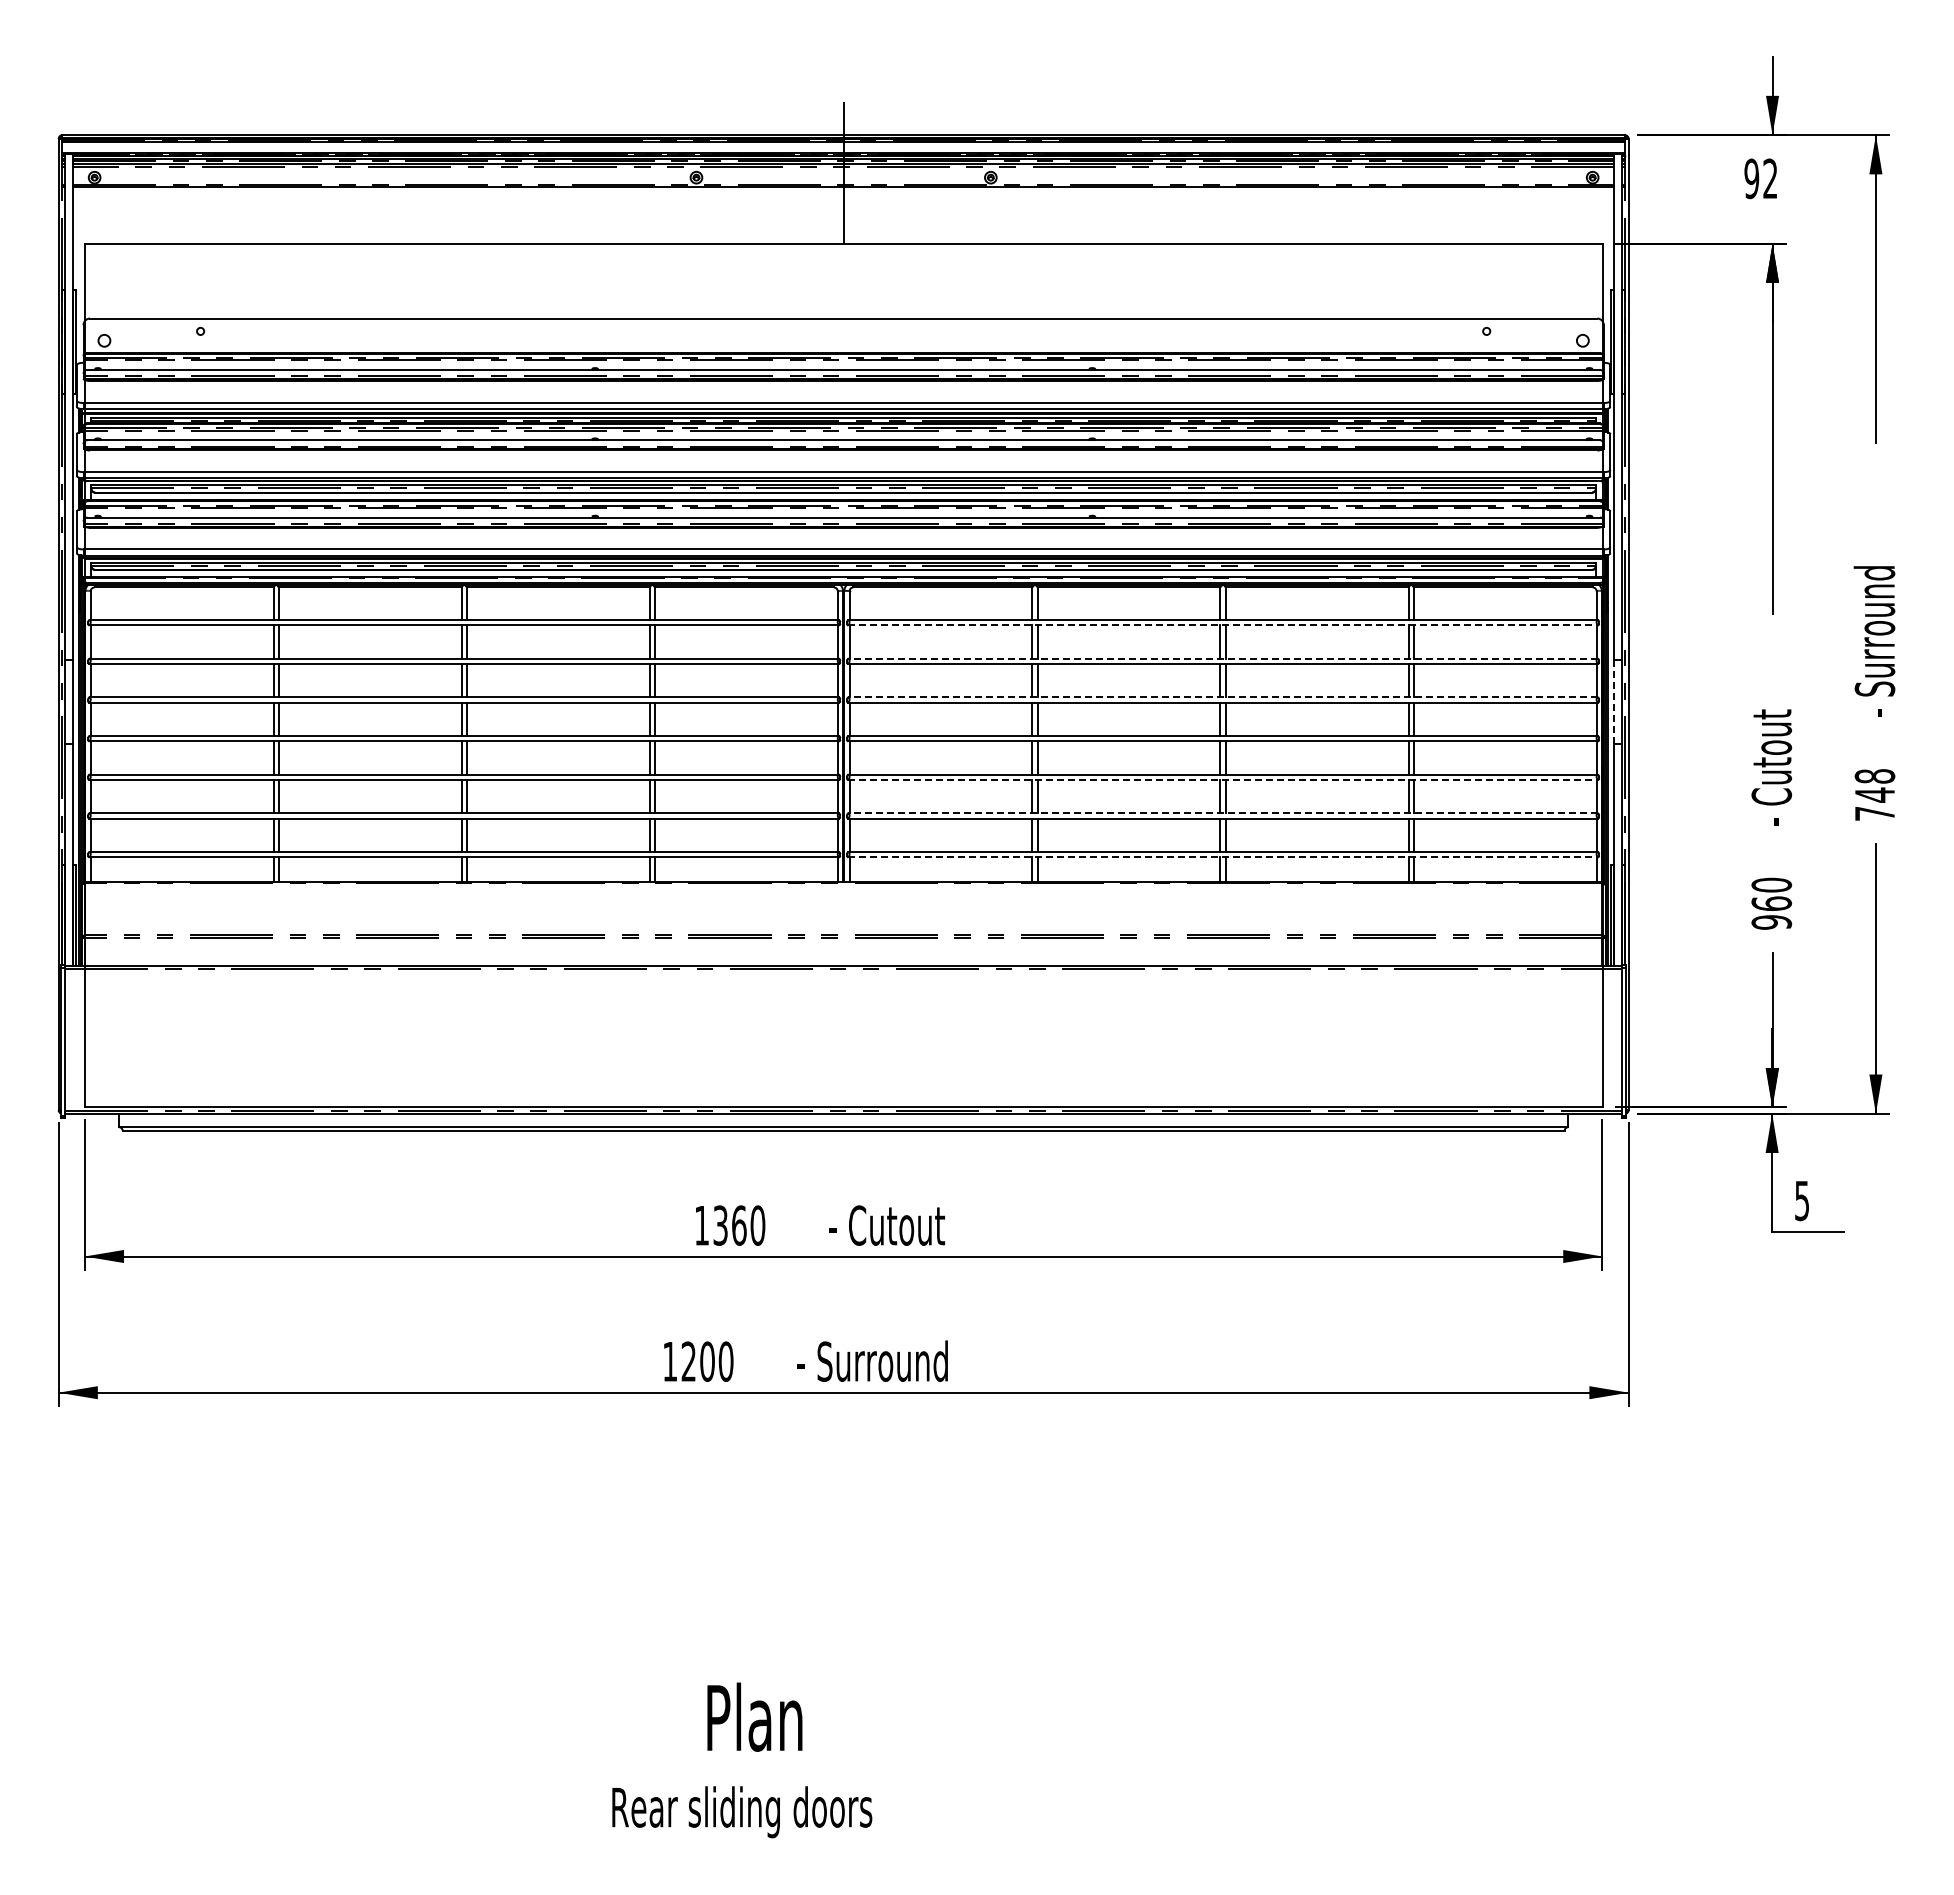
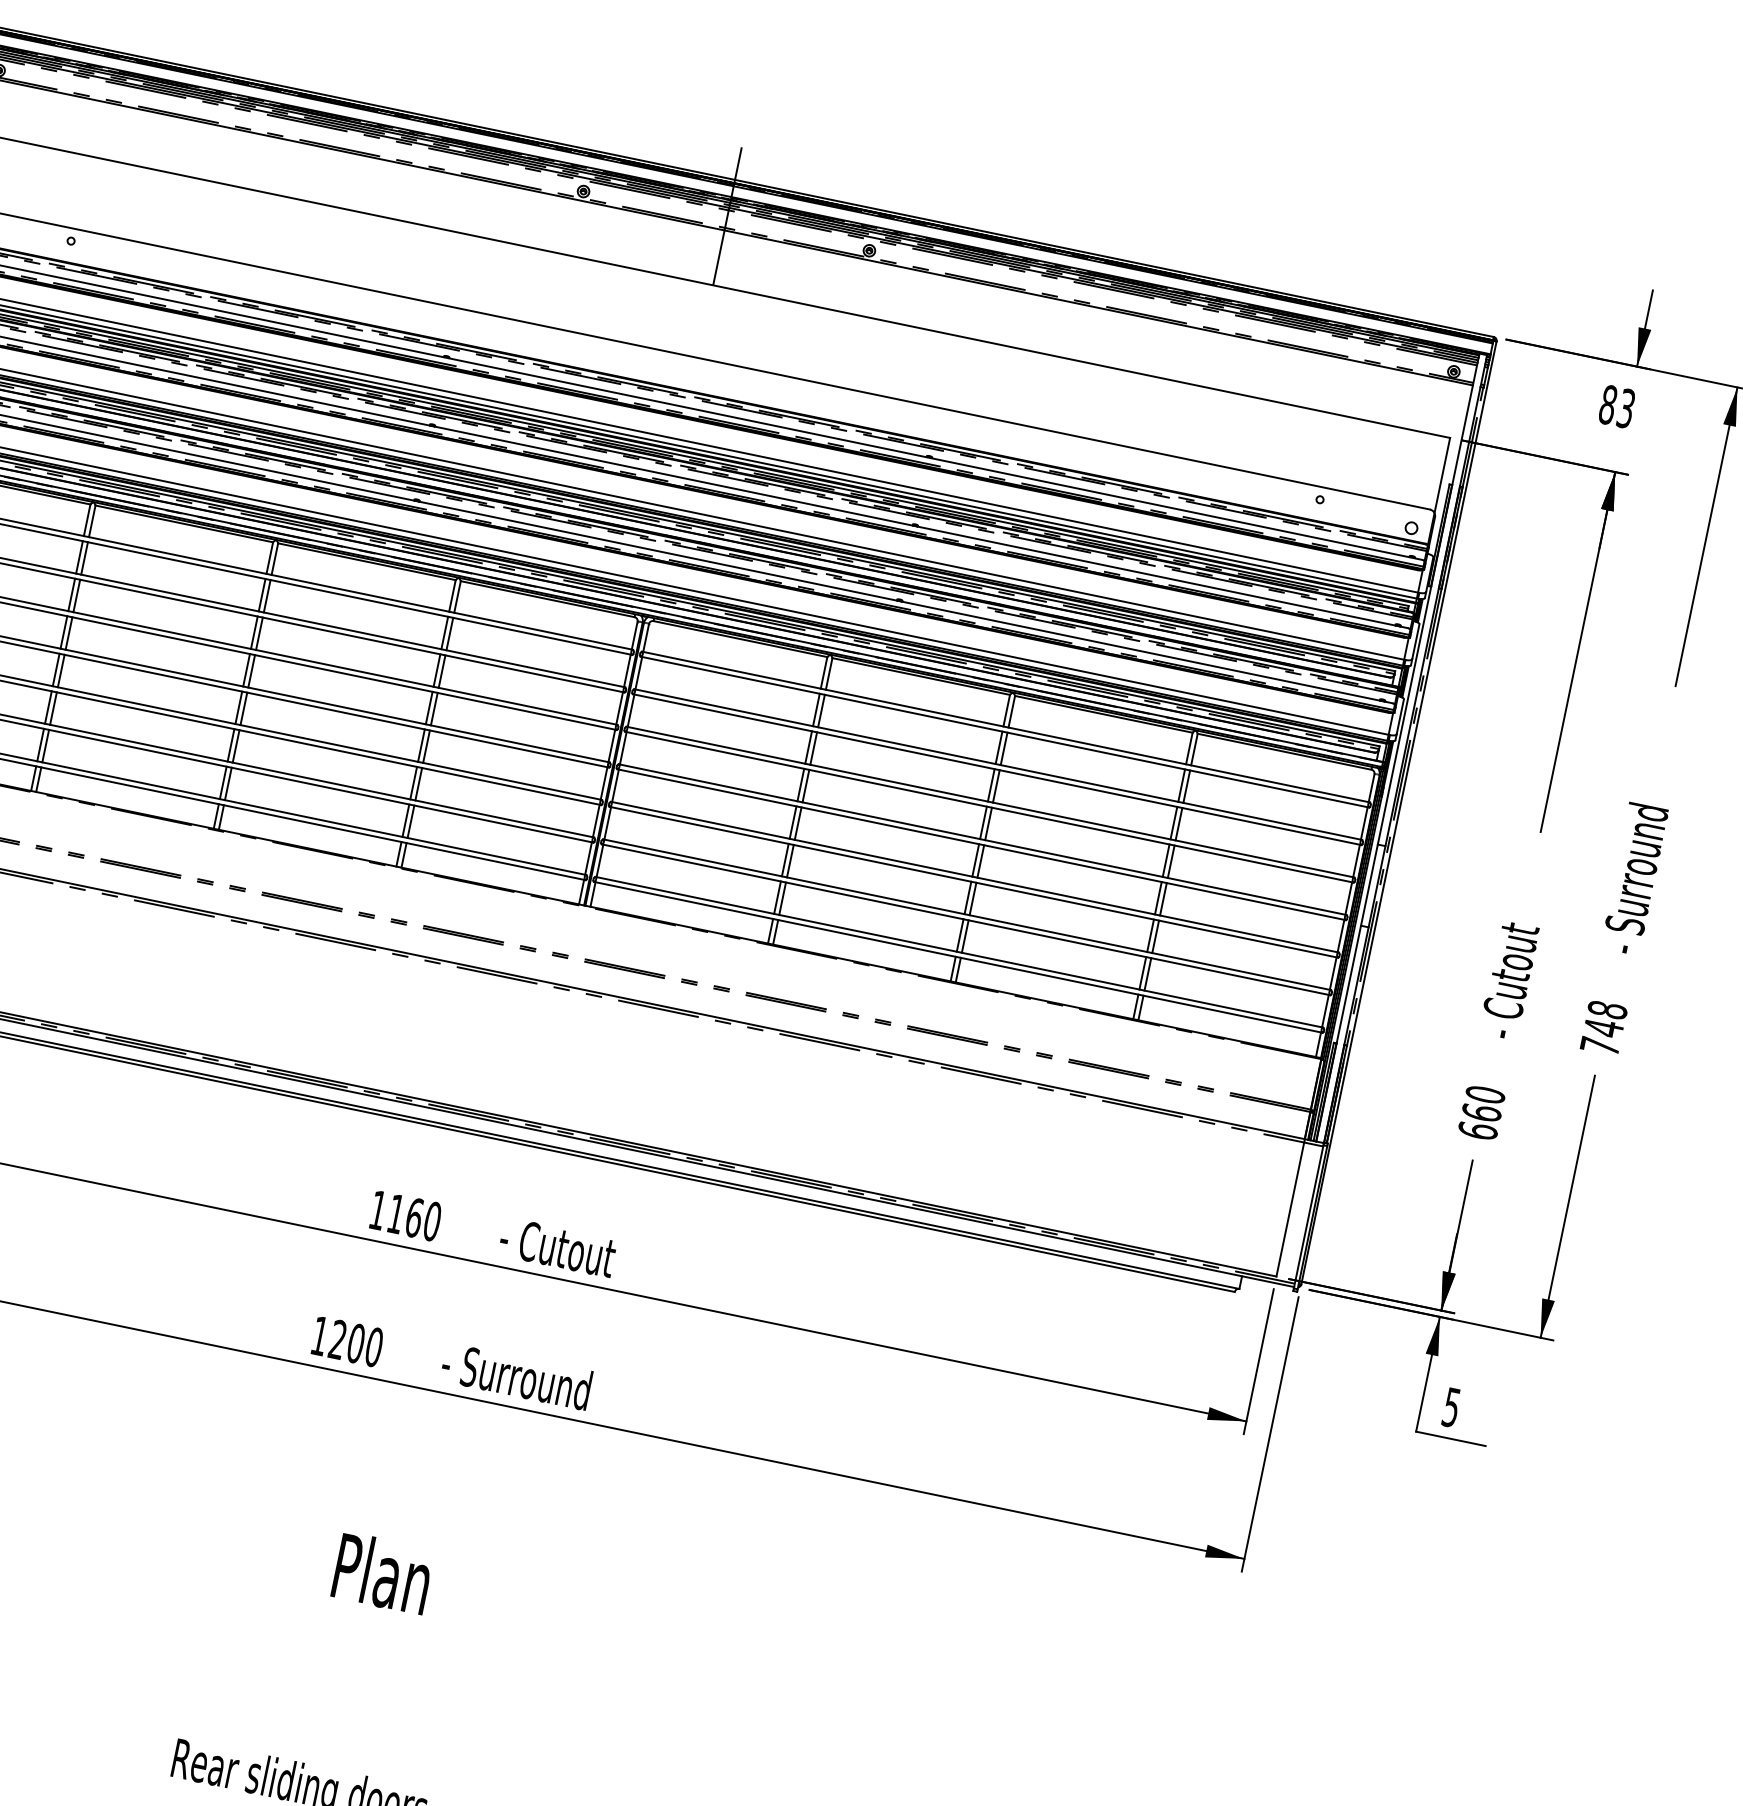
text: (1760, 178) -> (1616, 406), 92 -> 83
line: (1223, 625) -> (1005, 732), dashed -> solid
line: (1223, 658) -> (998, 764), dashed -> solid
line: (1223, 697) -> (990, 802), dashed -> solid
line: (1614, 701) -> (1369, 884), dashed -> solid
line: (1223, 779) -> (974, 881), dashed -> solid
line: (1223, 813) -> (967, 915), dashed -> solid
line: (1223, 857) -> (958, 957), dashed -> solid
text: (1771, 922) -> (1477, 1131), 960 -> 660
text: (720, 1225) -> (396, 1213), 1360 -> 1160
text: (754, 1716) -> (382, 1572), moved

